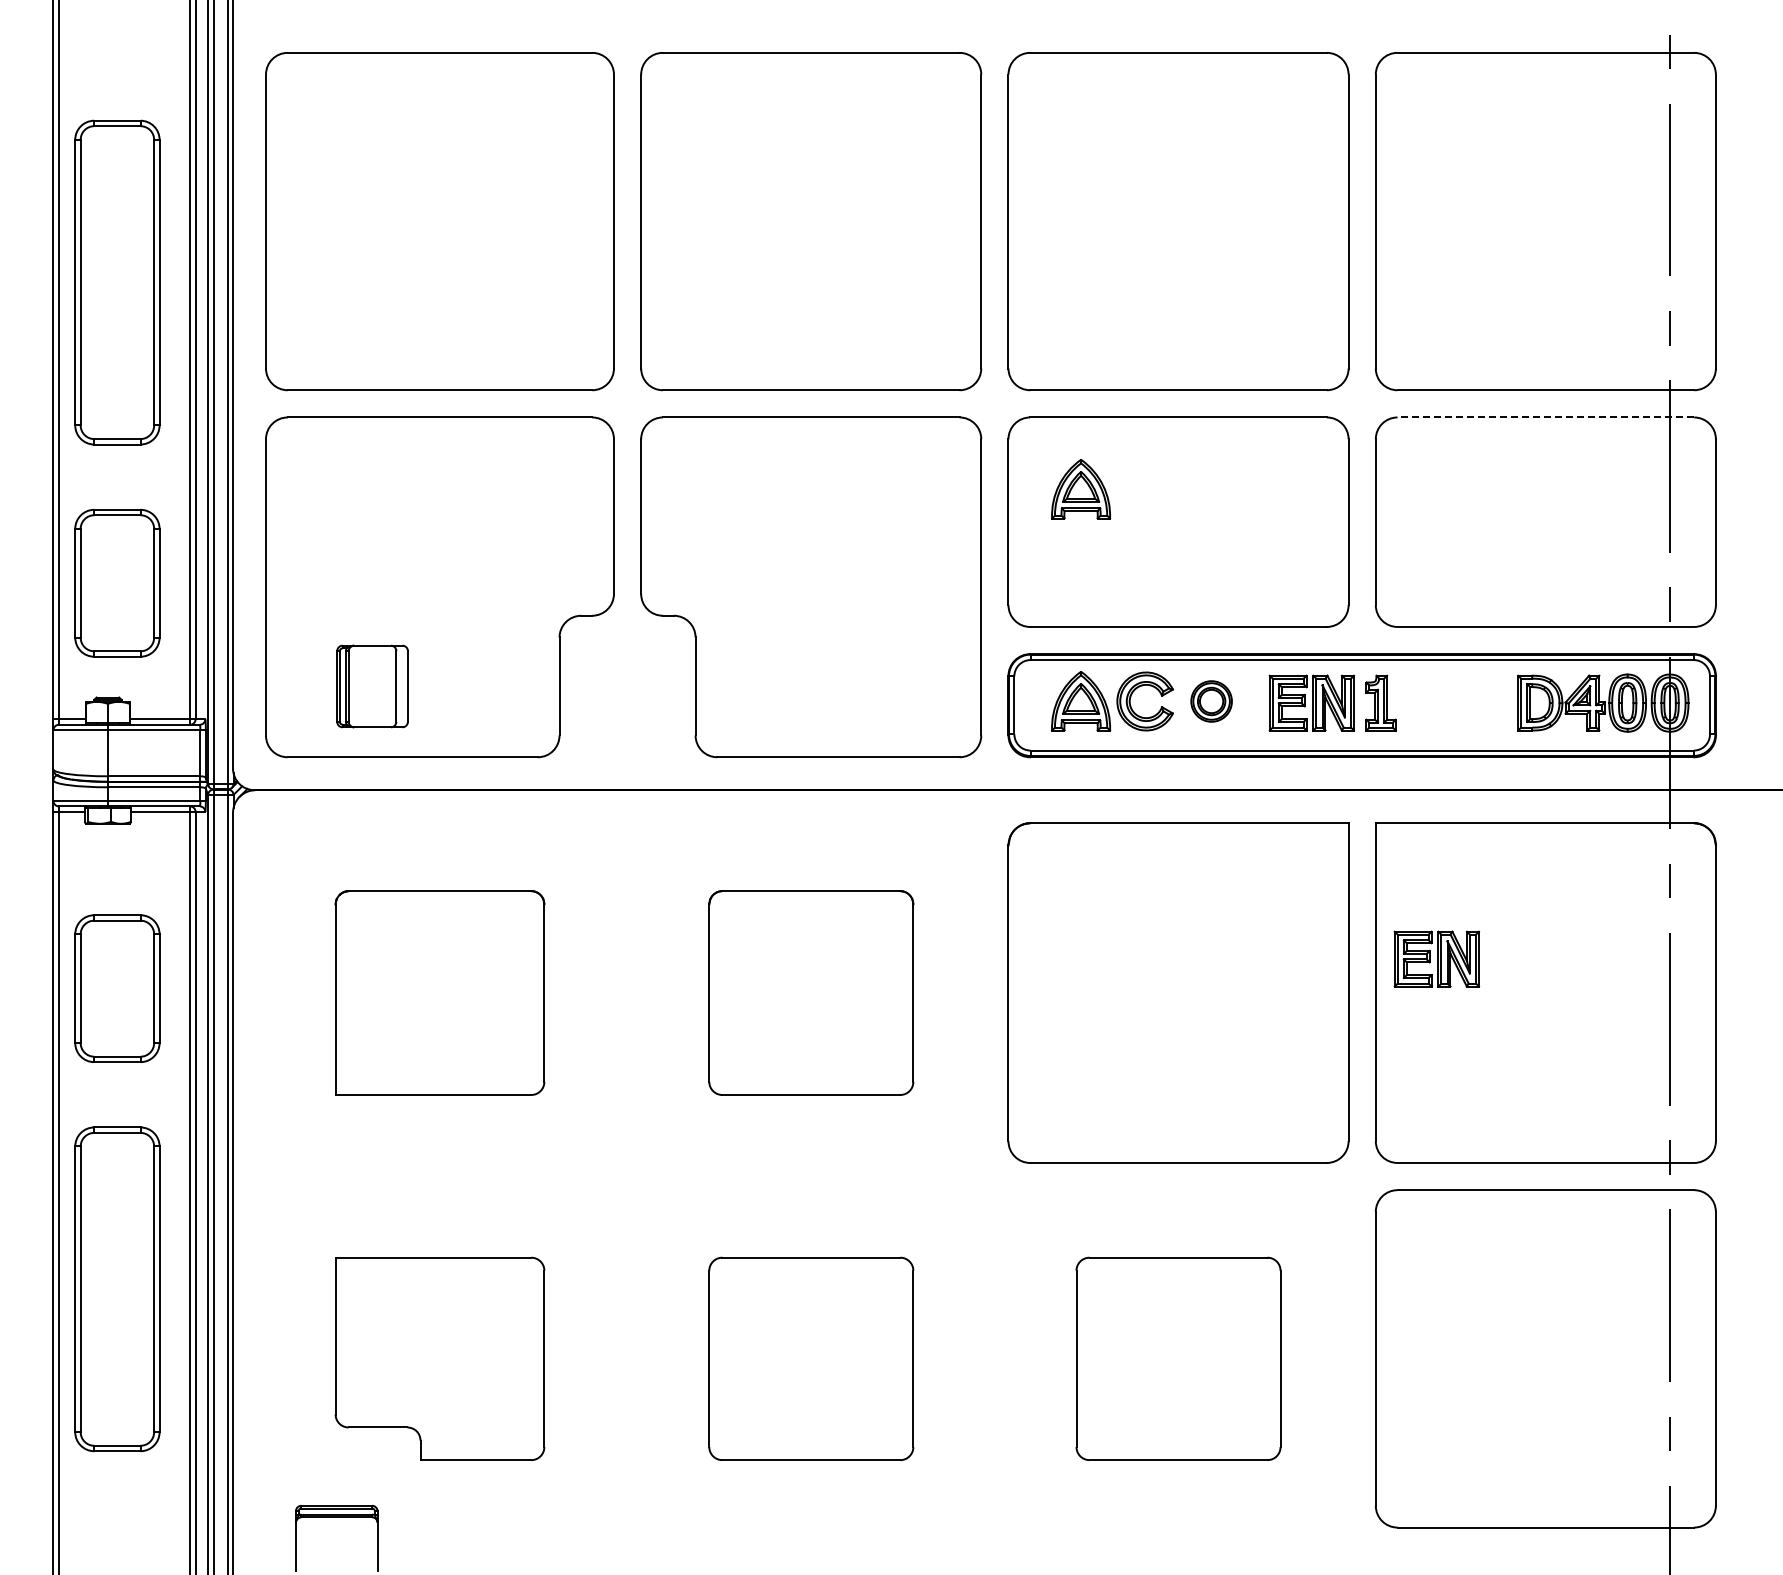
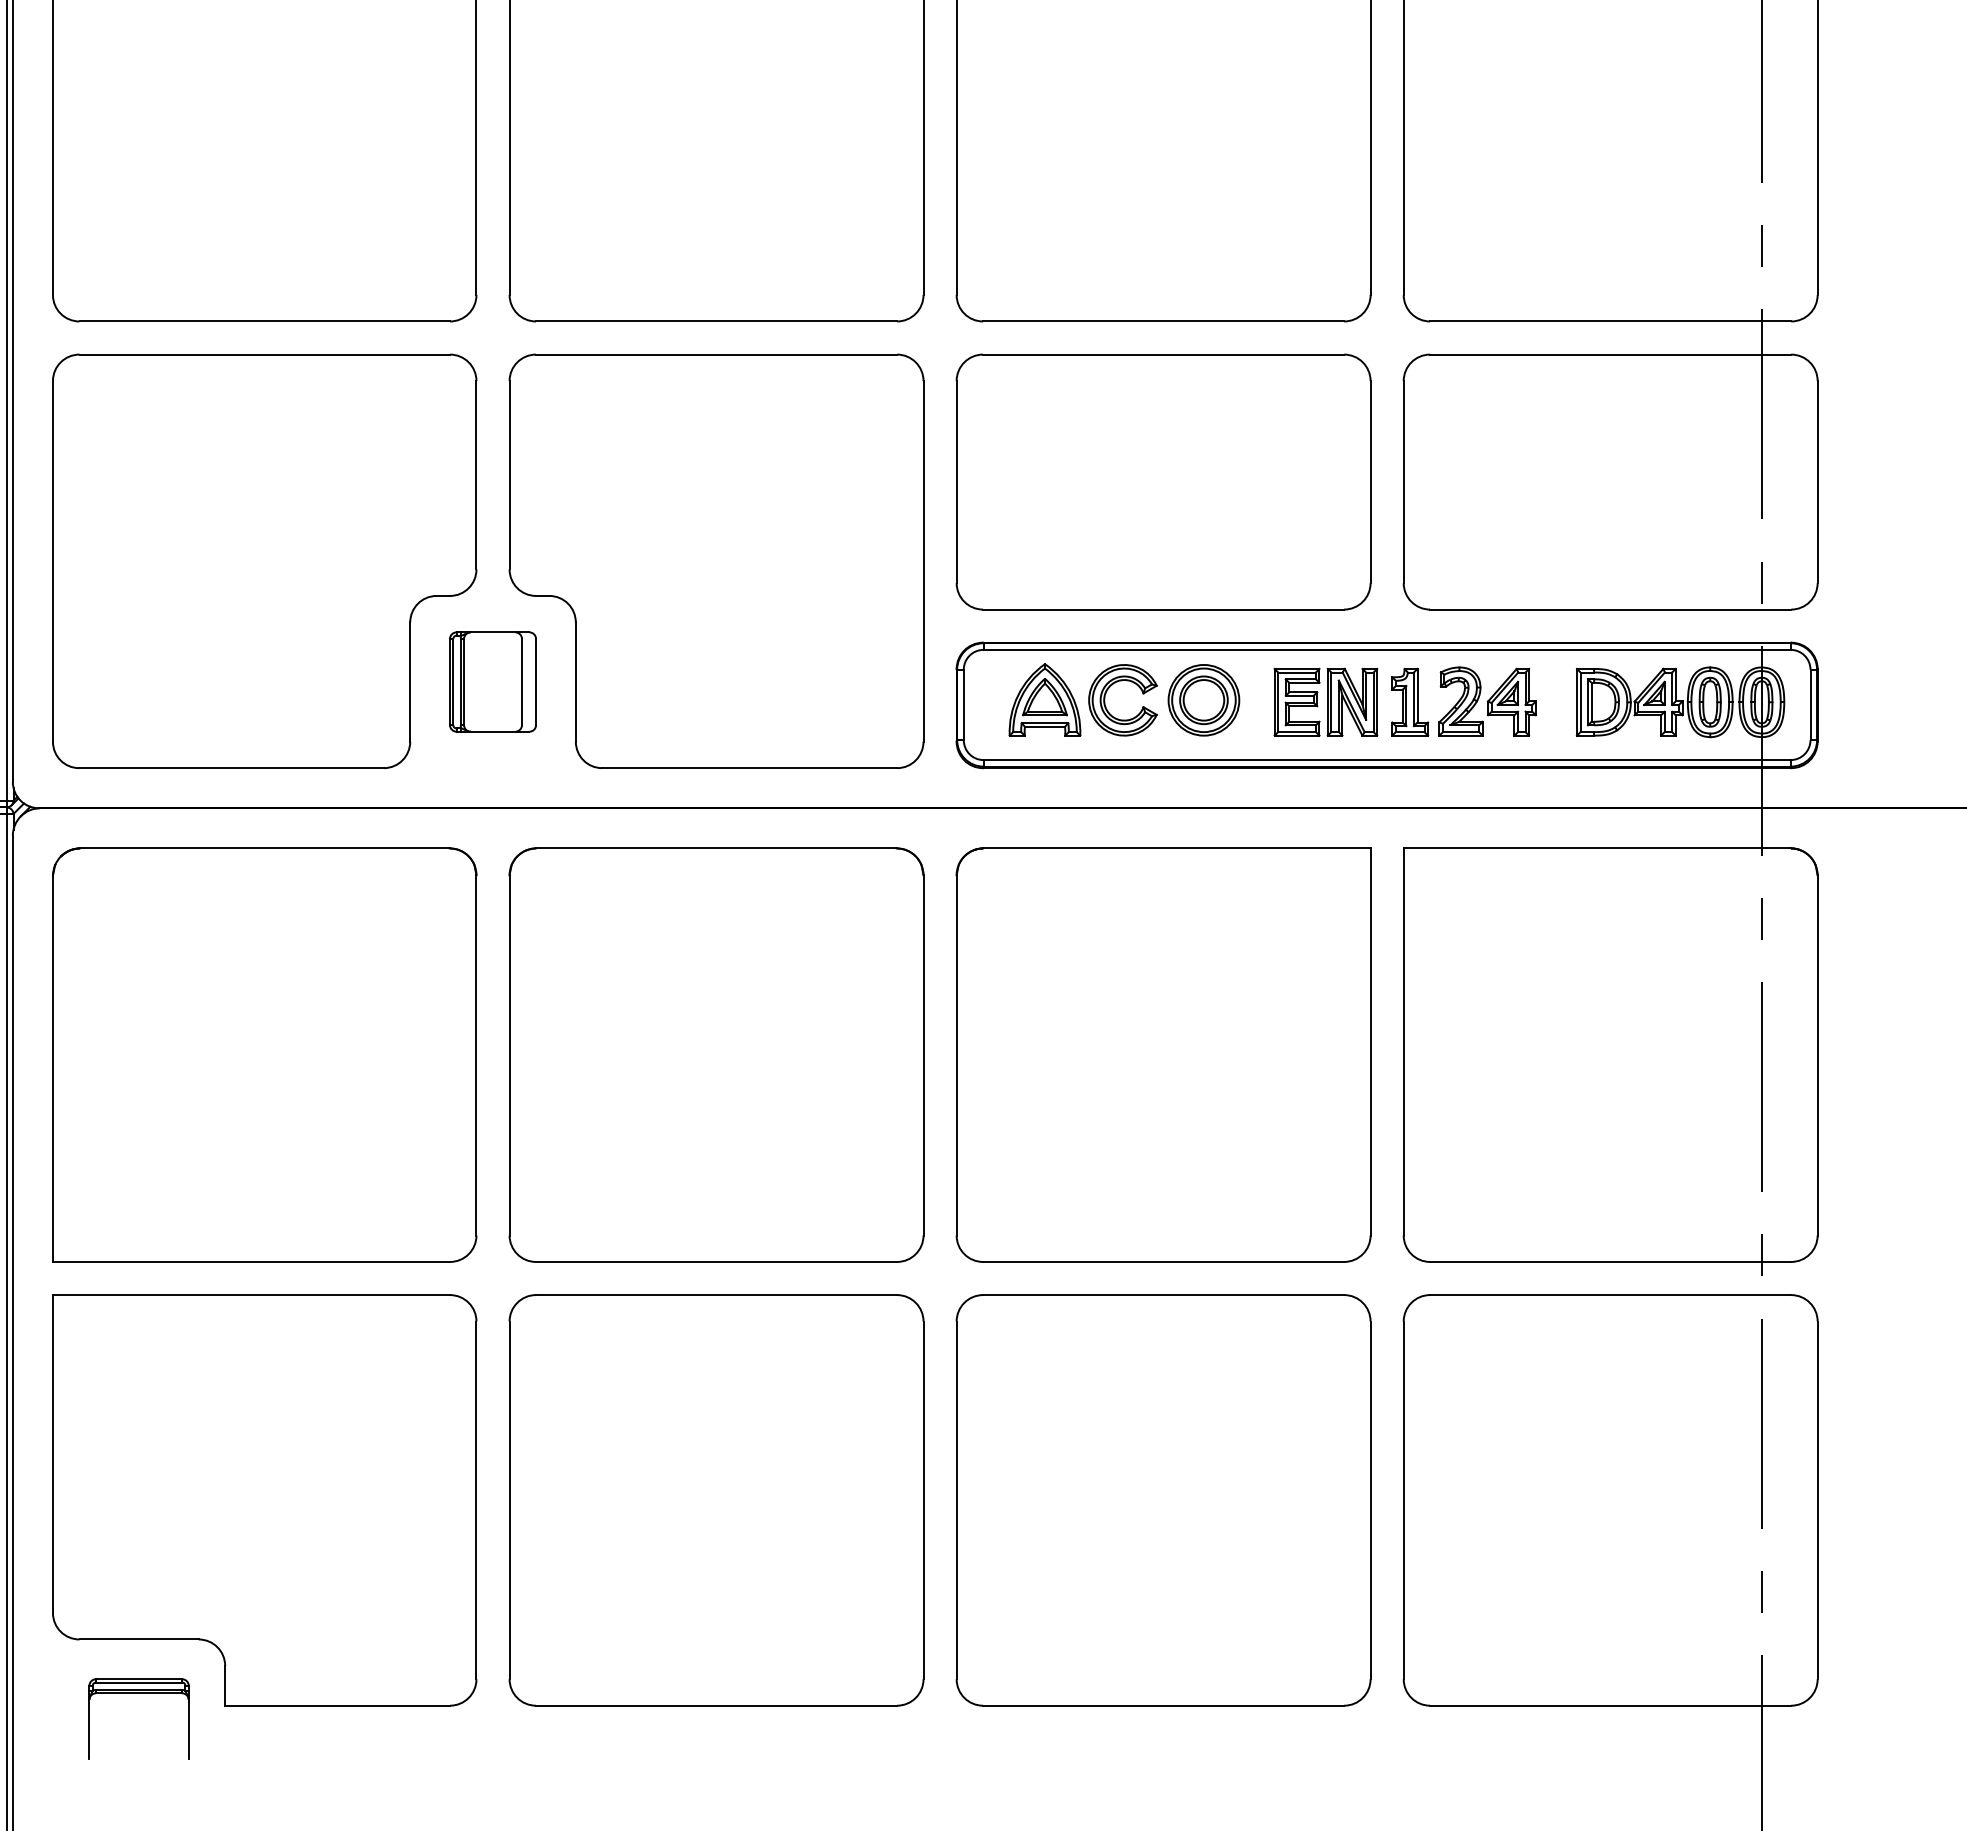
line: (1545, 417) -> (1610, 354), dashed -> solid
part: (1081, 489) -> (1045, 442), removed
part: (372, 686) -> (492, 682), moved
part: (1211, 701) -> (1203, 700), size x1.43
part: (1444, 702) -> (1487, 701), added
part: (1436, 958) -> (1477, 1013), removed
part: (439, 992) -> (264, 1054), size x1.67
part: (811, 992) -> (716, 1054), size x1.67
part: (439, 1358) -> (264, 1499), size x1.67
part: (811, 1358) -> (716, 1499), size x1.67
part: (1178, 1358) -> (1163, 1499), size x1.67

